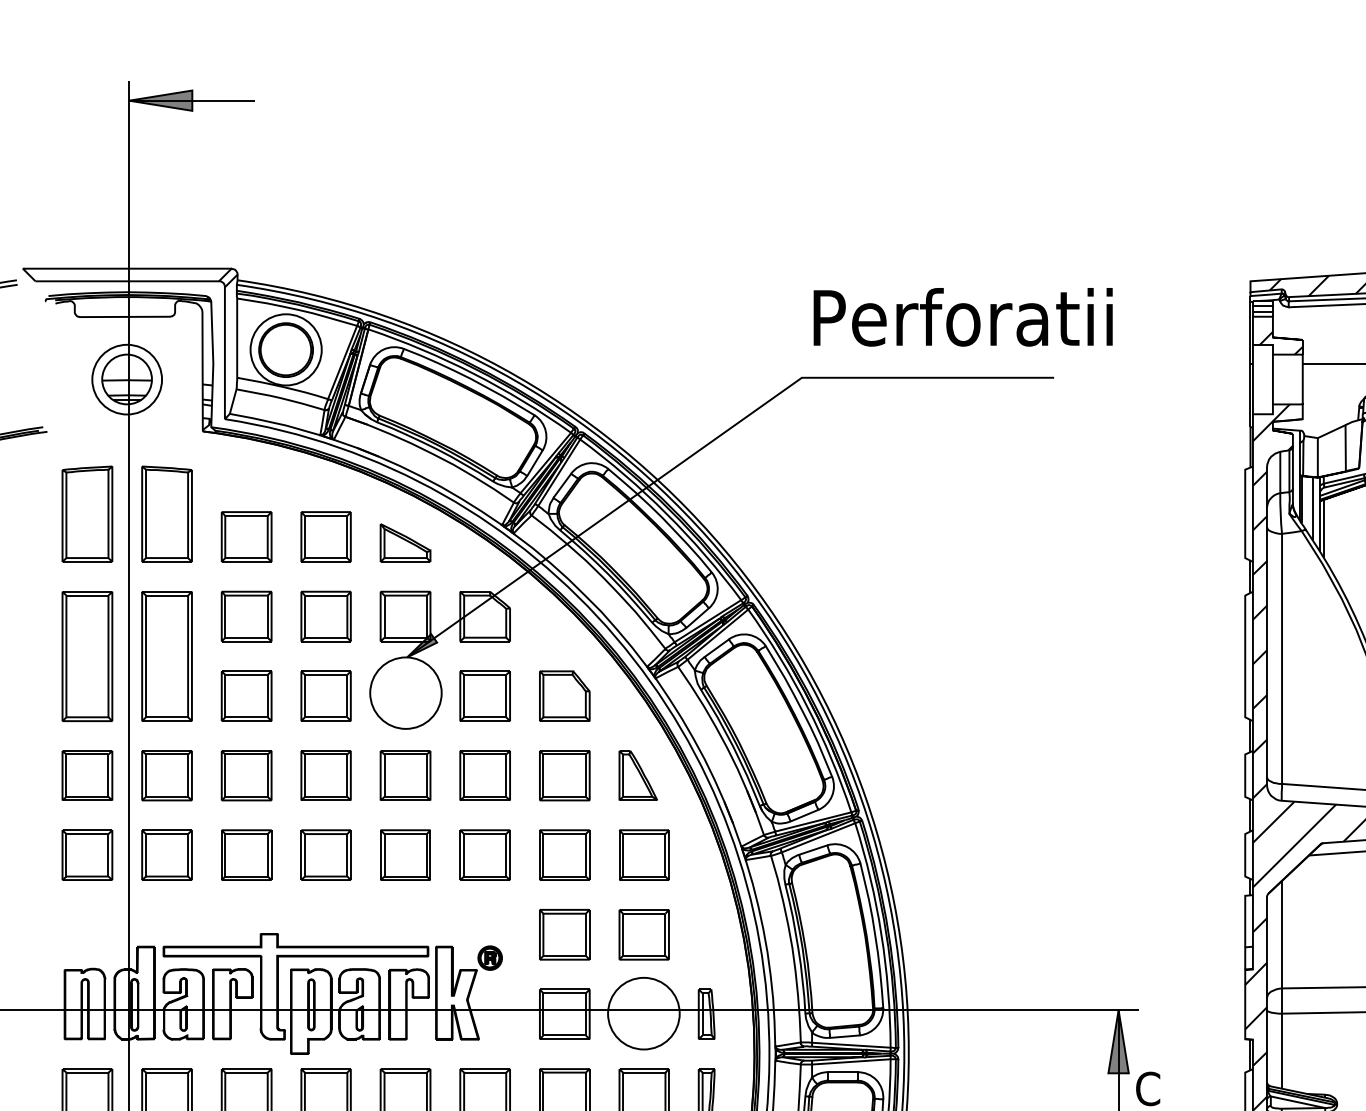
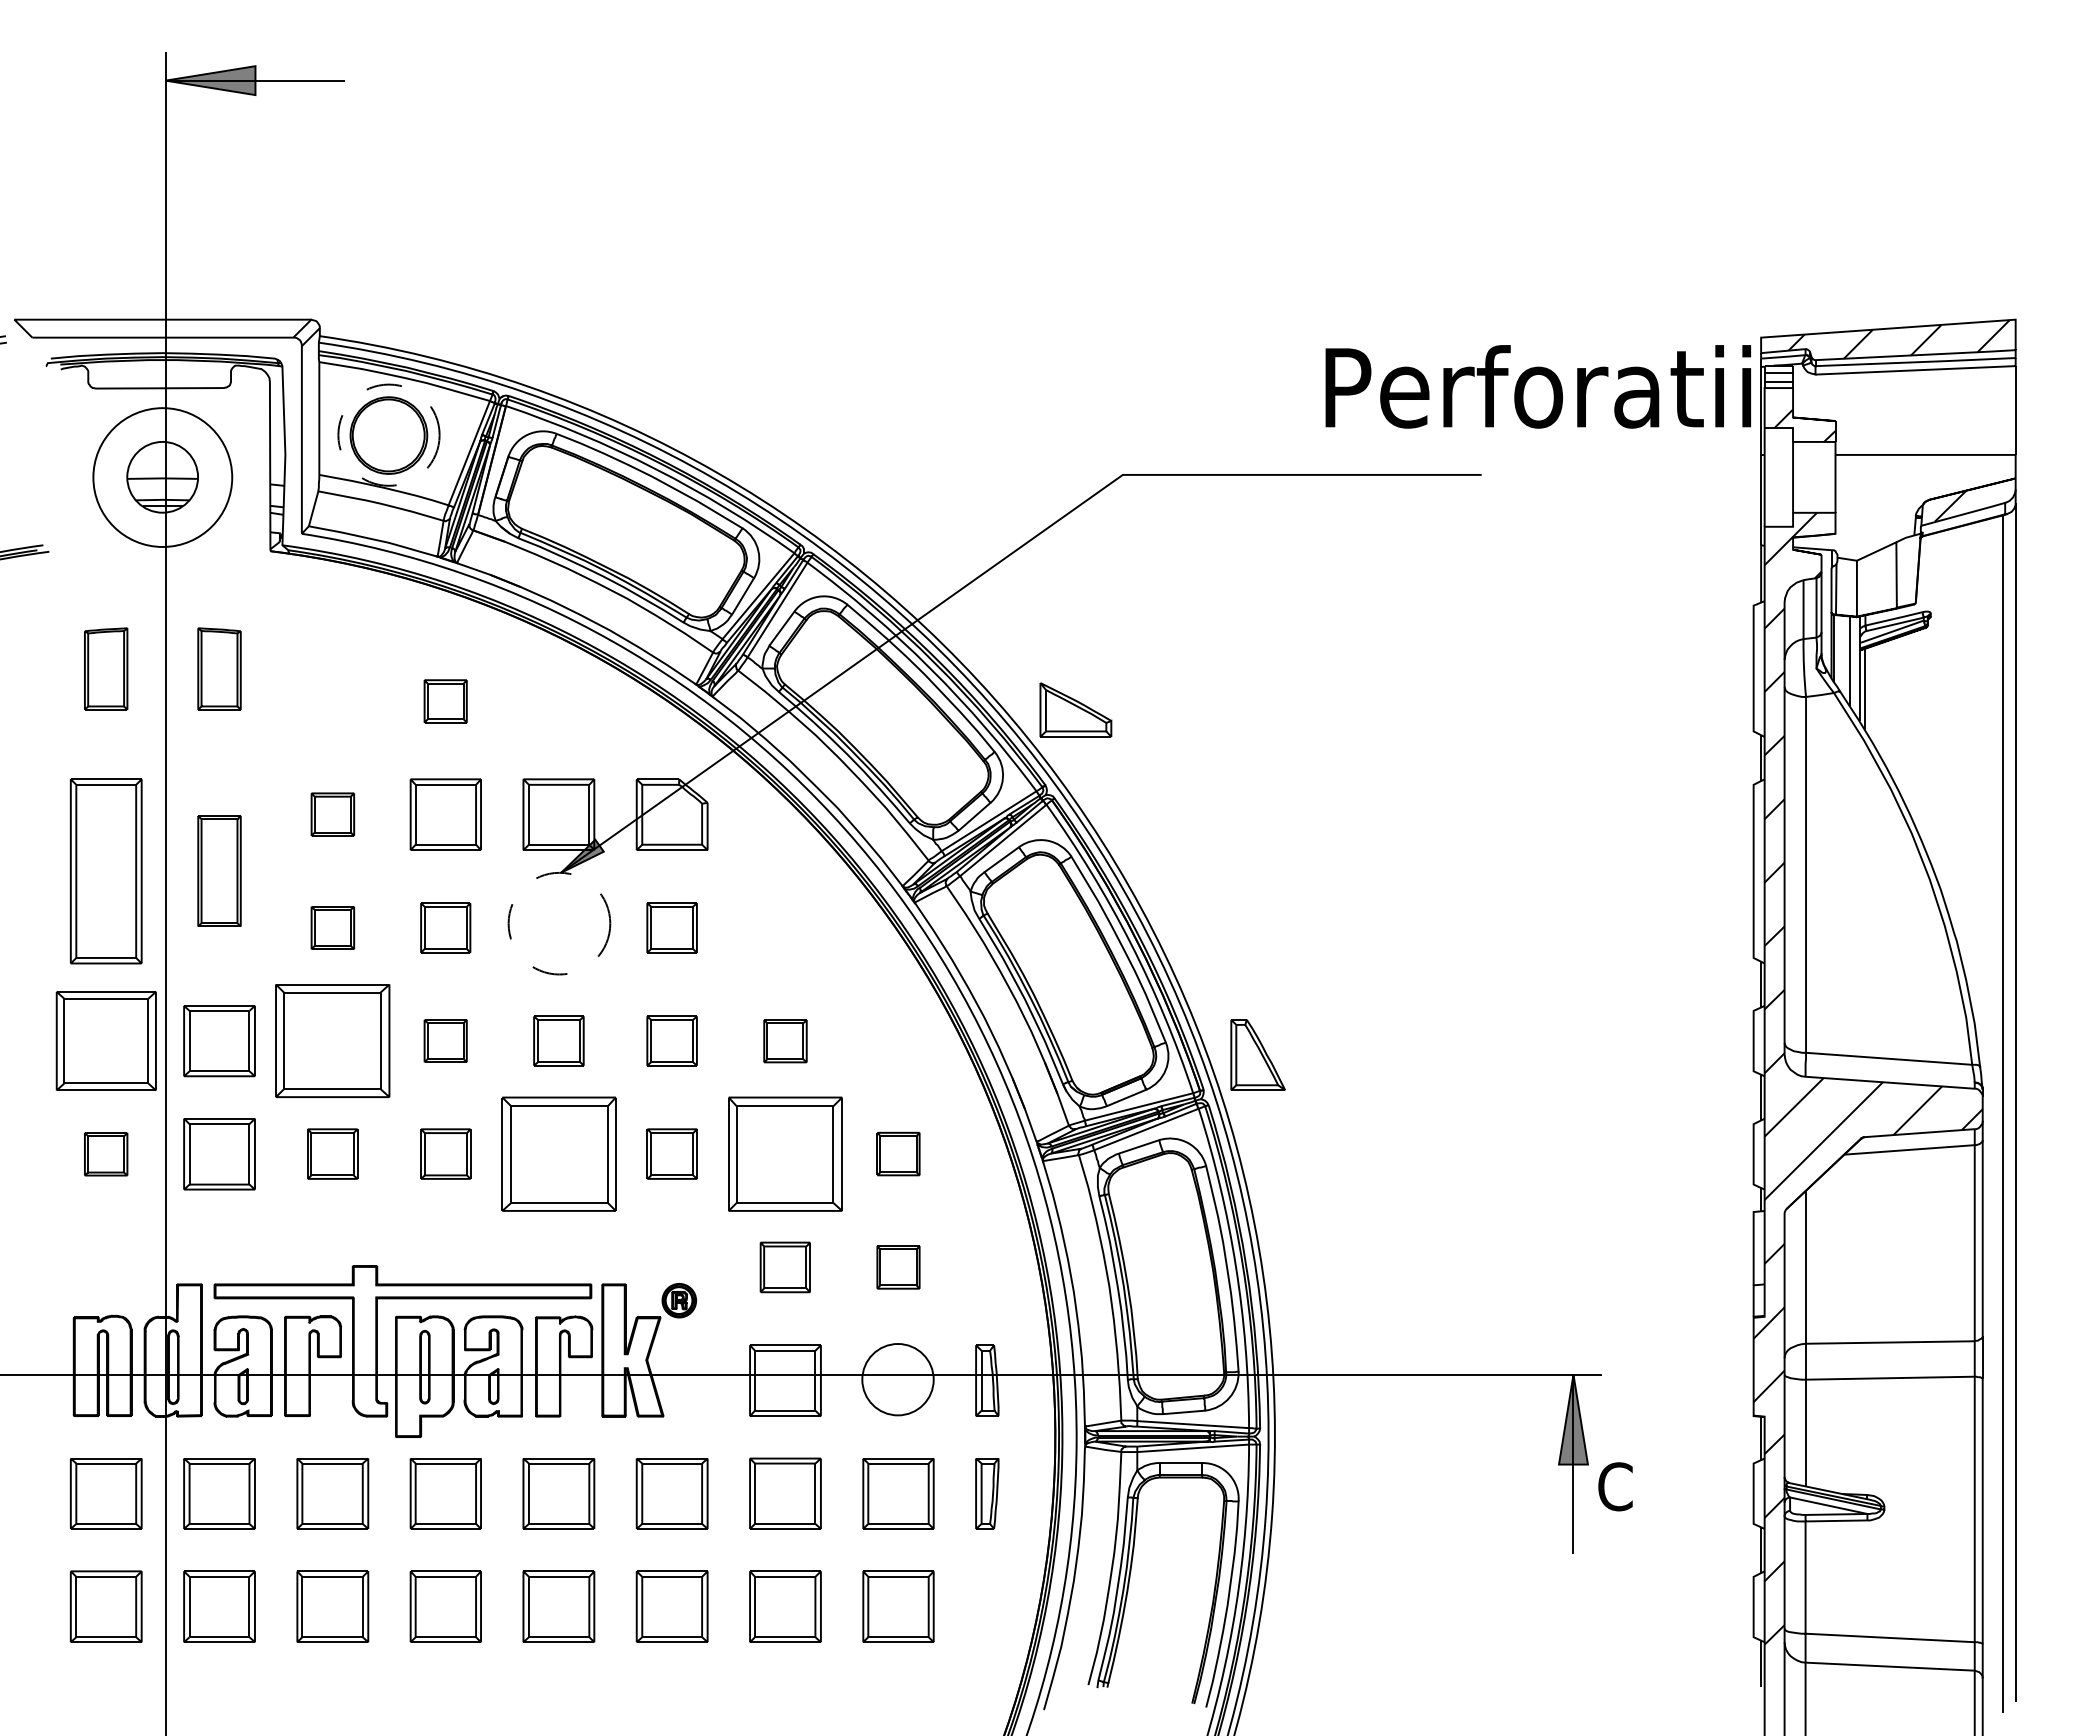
text: (962, 317) -> (1537, 386), moved
circle: (285, 349) -> (388, 434), solid -> dashed
circle: (126, 379) -> (162, 477), size x1.4
part: (86, 513) -> (105, 668), size x0.6
part: (167, 513) -> (219, 668), size x0.6
part: (246, 537) -> (332, 701), removed
part: (325, 537) -> (445, 701), size x0.6
part: (405, 542) -> (1075, 709), moved
part: (246, 616) -> (332, 814), size x0.6
part: (167, 655) -> (219, 870), size x0.6
circle: (405, 693) -> (559, 923), solid -> dashed
part: (246, 695) -> (332, 927), size x0.6
part: (325, 695) -> (445, 927), size x0.7
part: (484, 695) -> (671, 927), size x0.7
part: (564, 695) -> (785, 927), removed
part: (86, 775) -> (105, 1040), size x1.4
part: (246, 775) -> (332, 1041), size x1.6
part: (325, 775) -> (445, 1040), size x0.6
part: (405, 775) -> (558, 1040), size x0.7
part: (484, 775) -> (671, 1040), size x0.7
part: (564, 775) -> (785, 1041), size x0.6
part: (637, 775) -> (1257, 1054), moved
part: (246, 854) -> (332, 1153), size x0.7
part: (325, 854) -> (445, 1153), size x0.7
part: (405, 854) -> (558, 1153), size x1.6
part: (485, 854) -> (672, 1153), size x0.7
part: (564, 854) -> (785, 1153), size x1.6
part: (644, 854) -> (898, 1153), size x0.6
part: (86, 855) -> (105, 1154), size x0.6
part: (564, 934) -> (785, 1267), size x0.7
part: (644, 934) -> (898, 1267), size x0.6
circle: (644, 1013) -> (898, 1379), size x0.7

